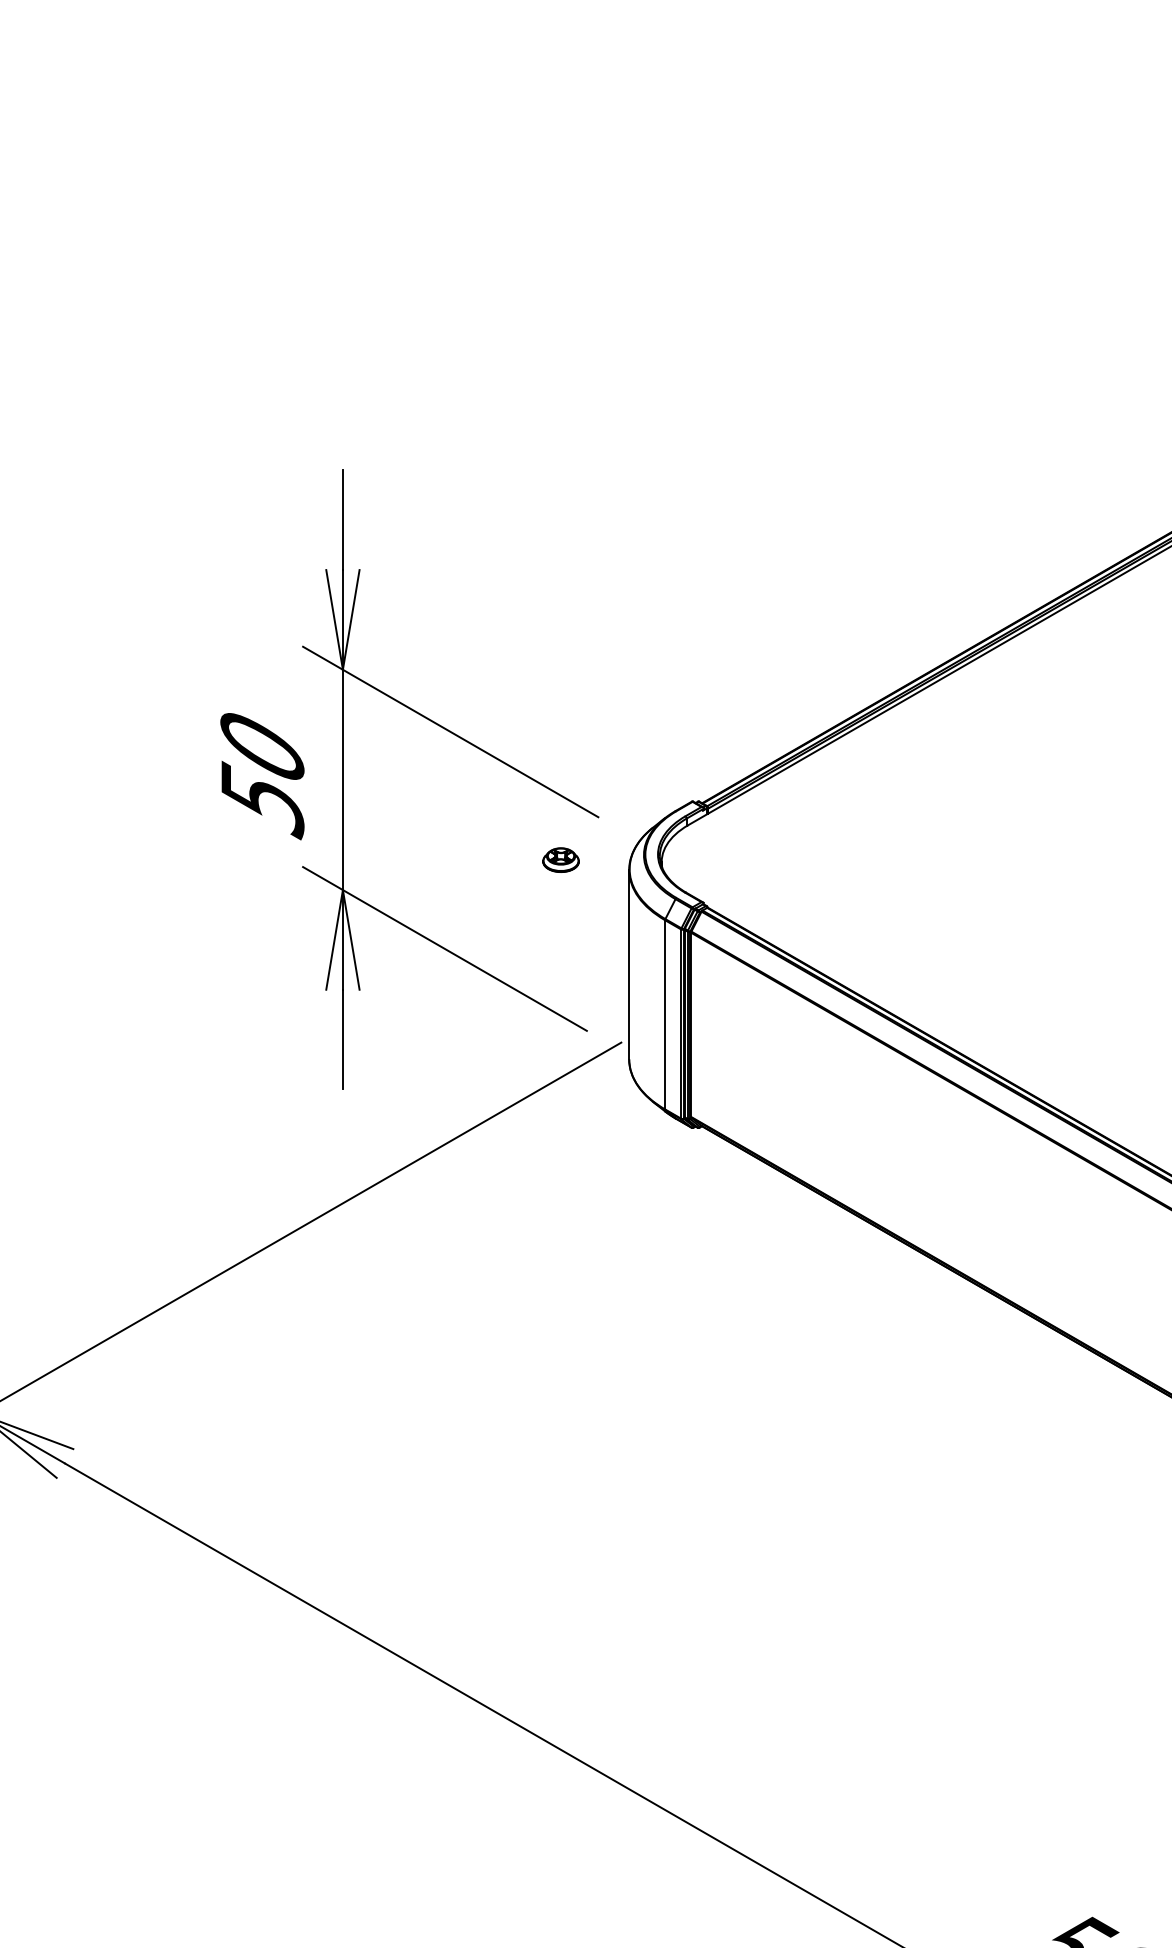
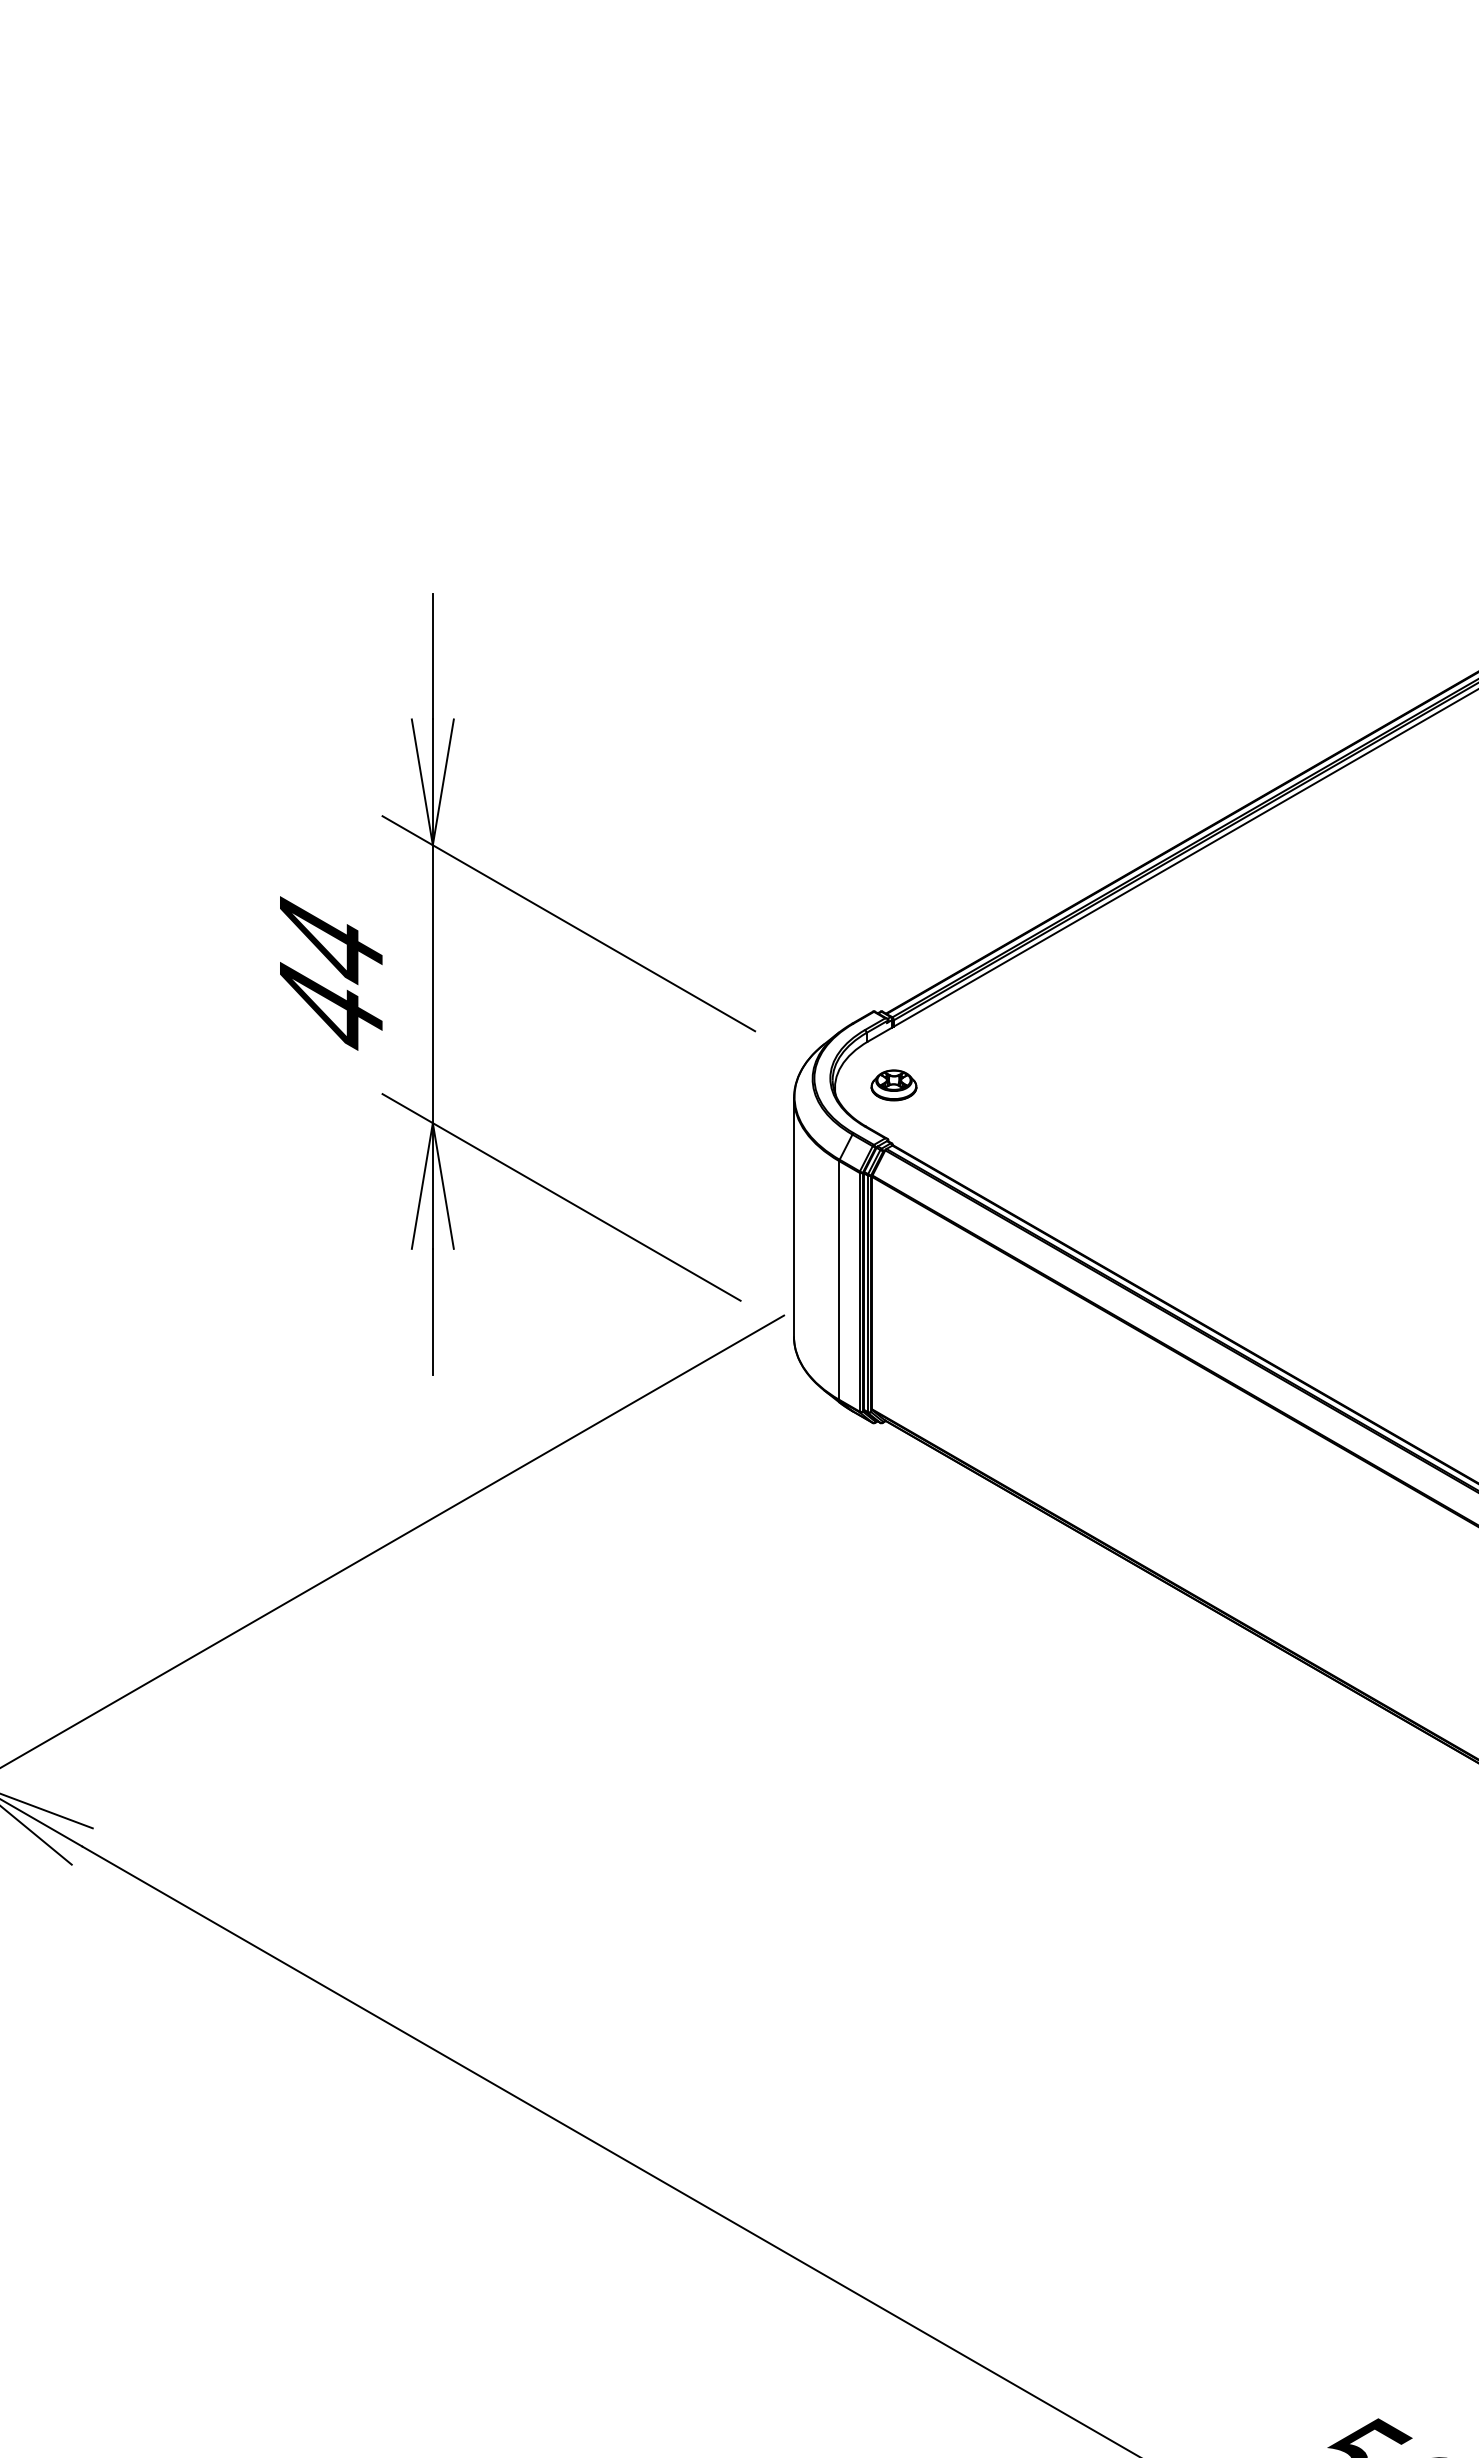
text: (262, 775) -> (331, 978), 50 -> 44
part: (560, 860) -> (893, 1085), moved

